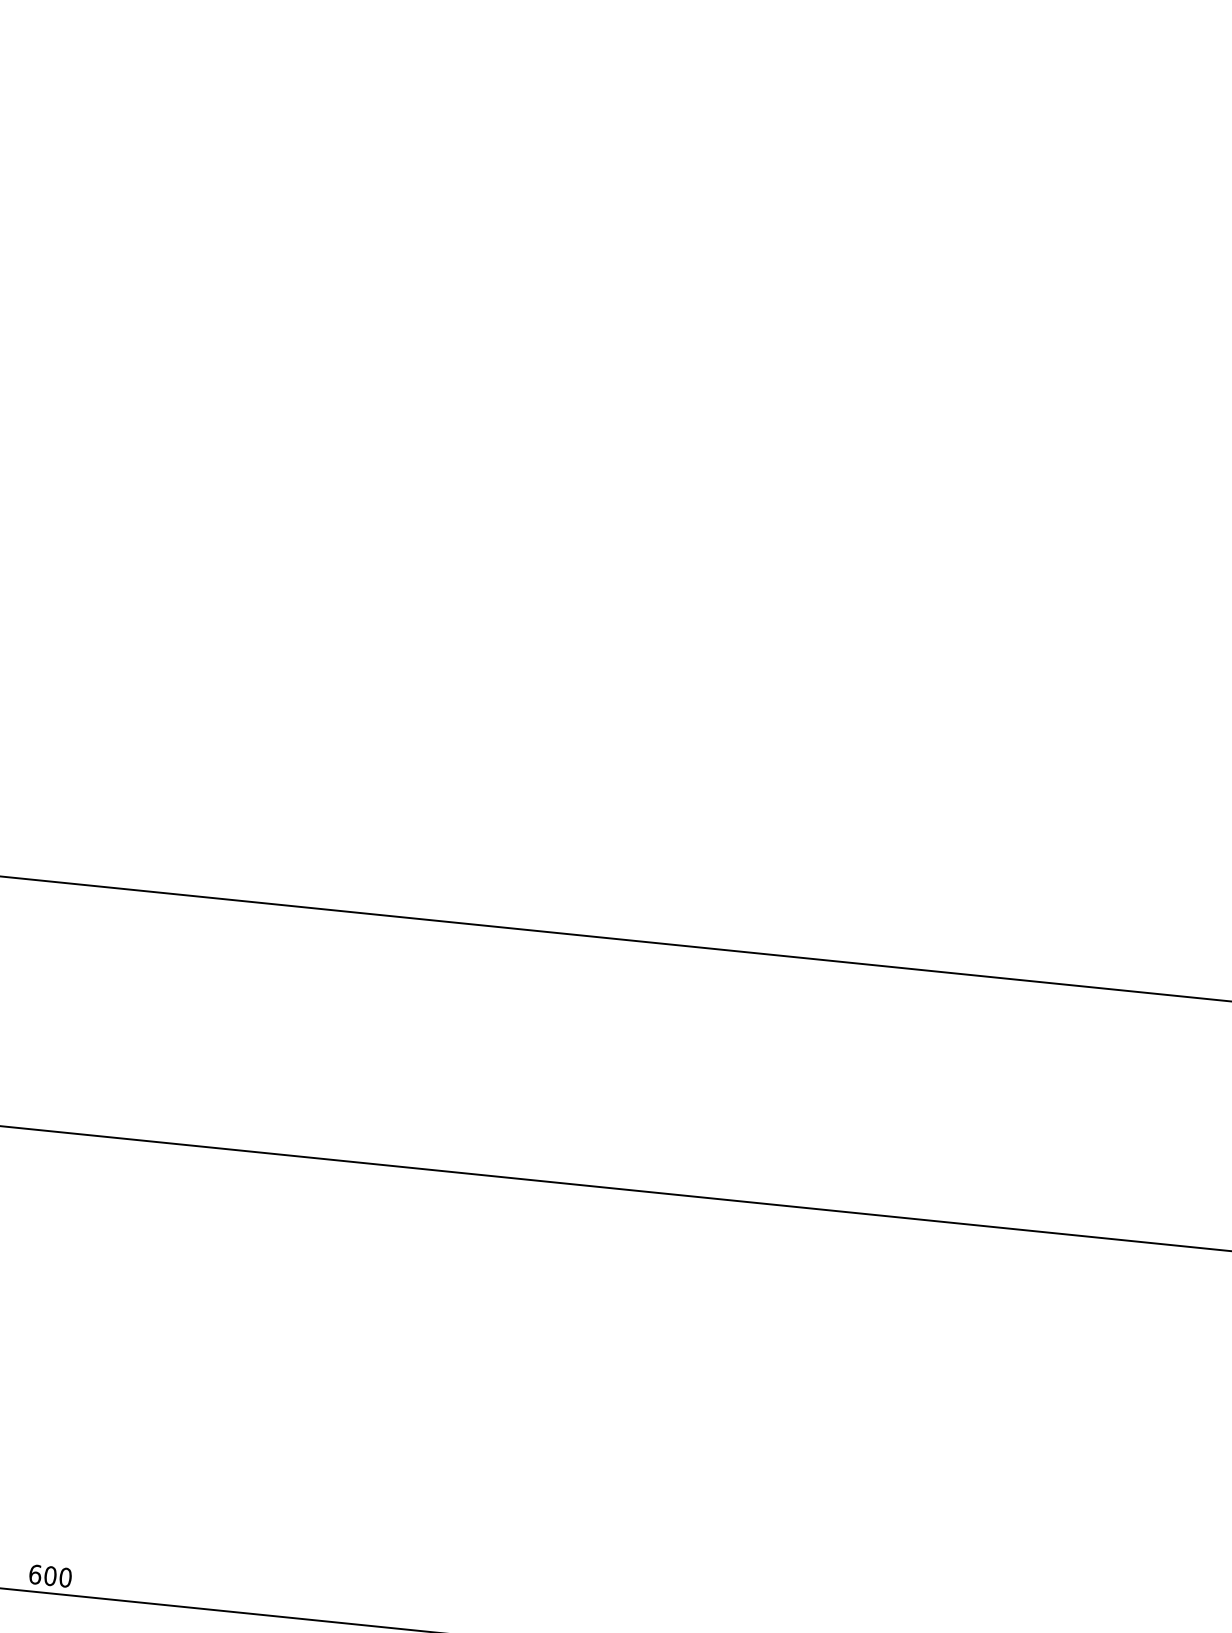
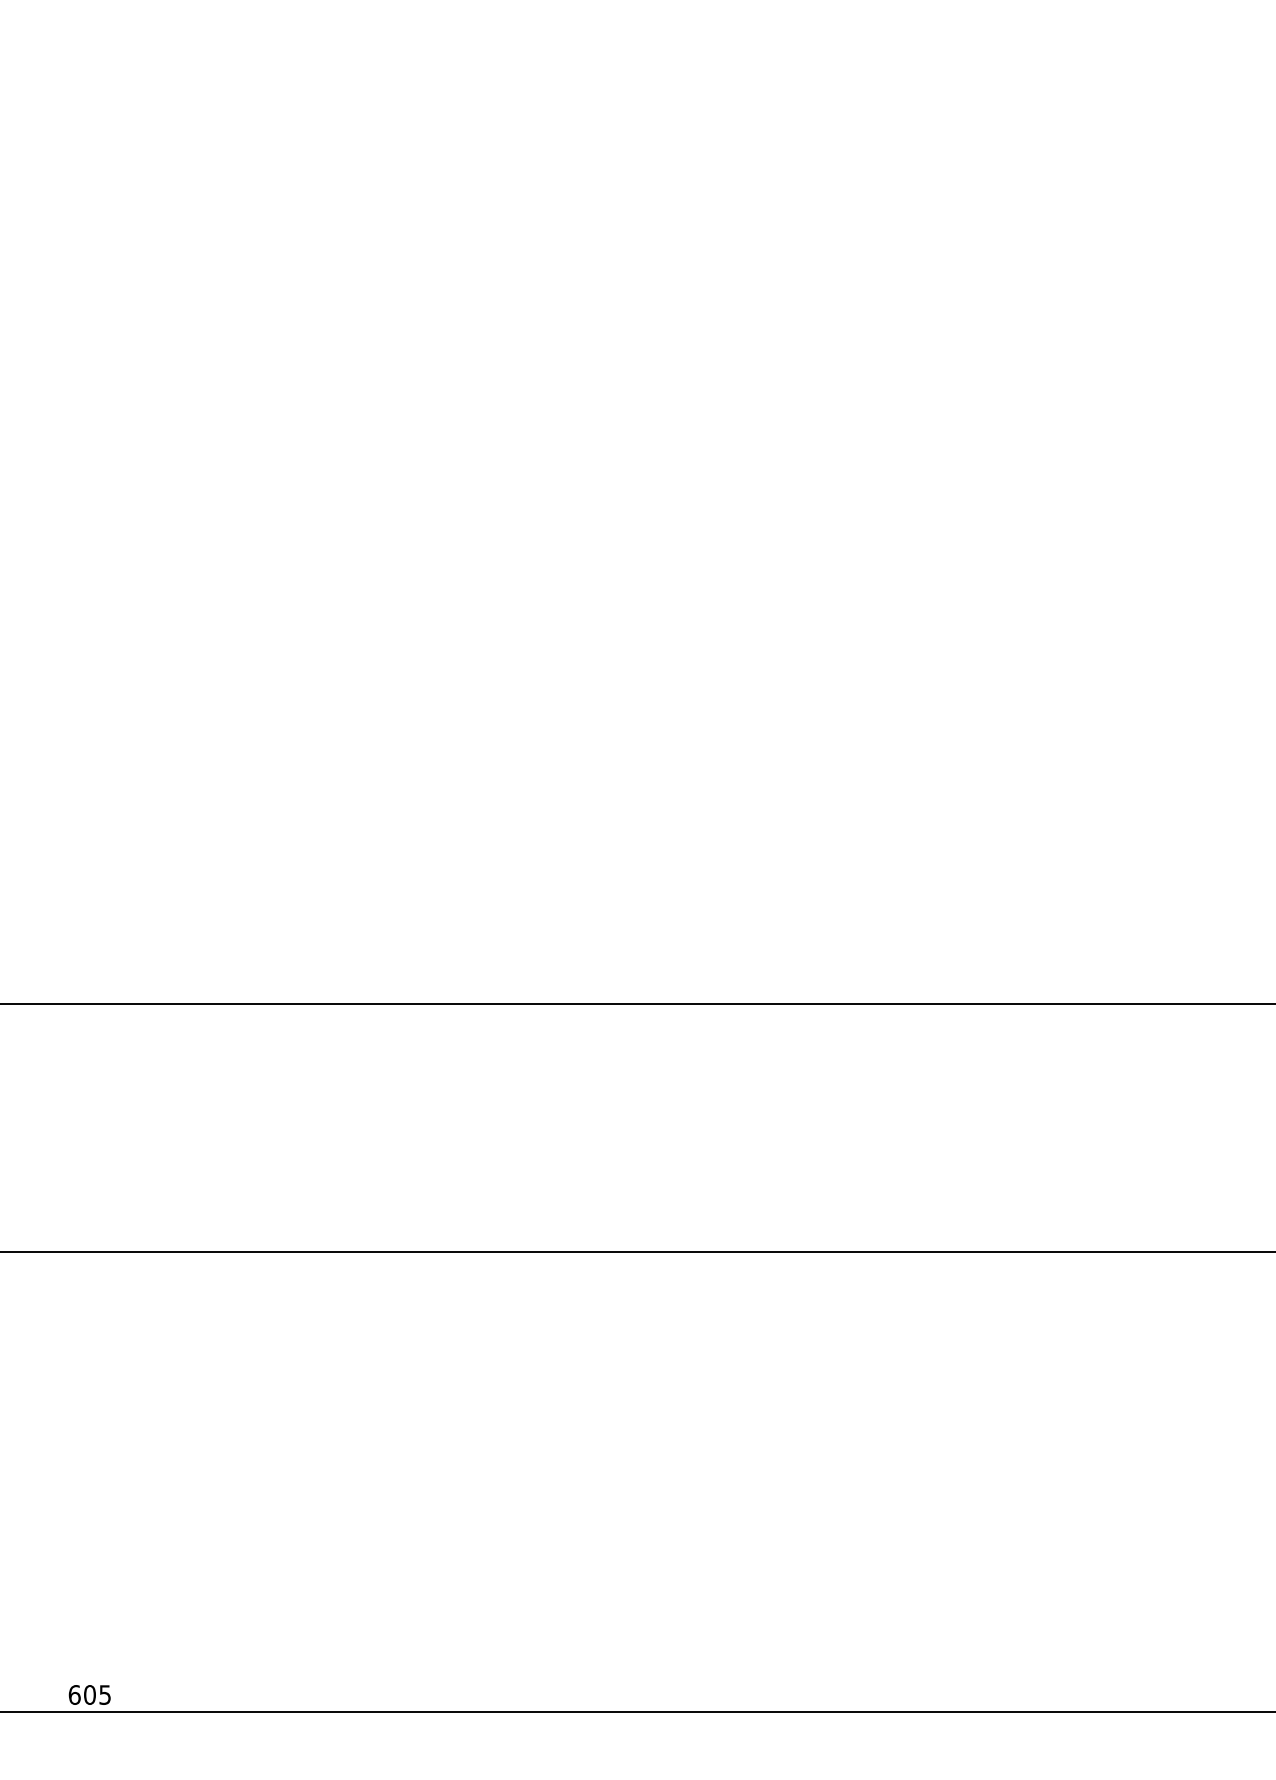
text: (66, 1577) -> (105, 1694), 600 -> 605

